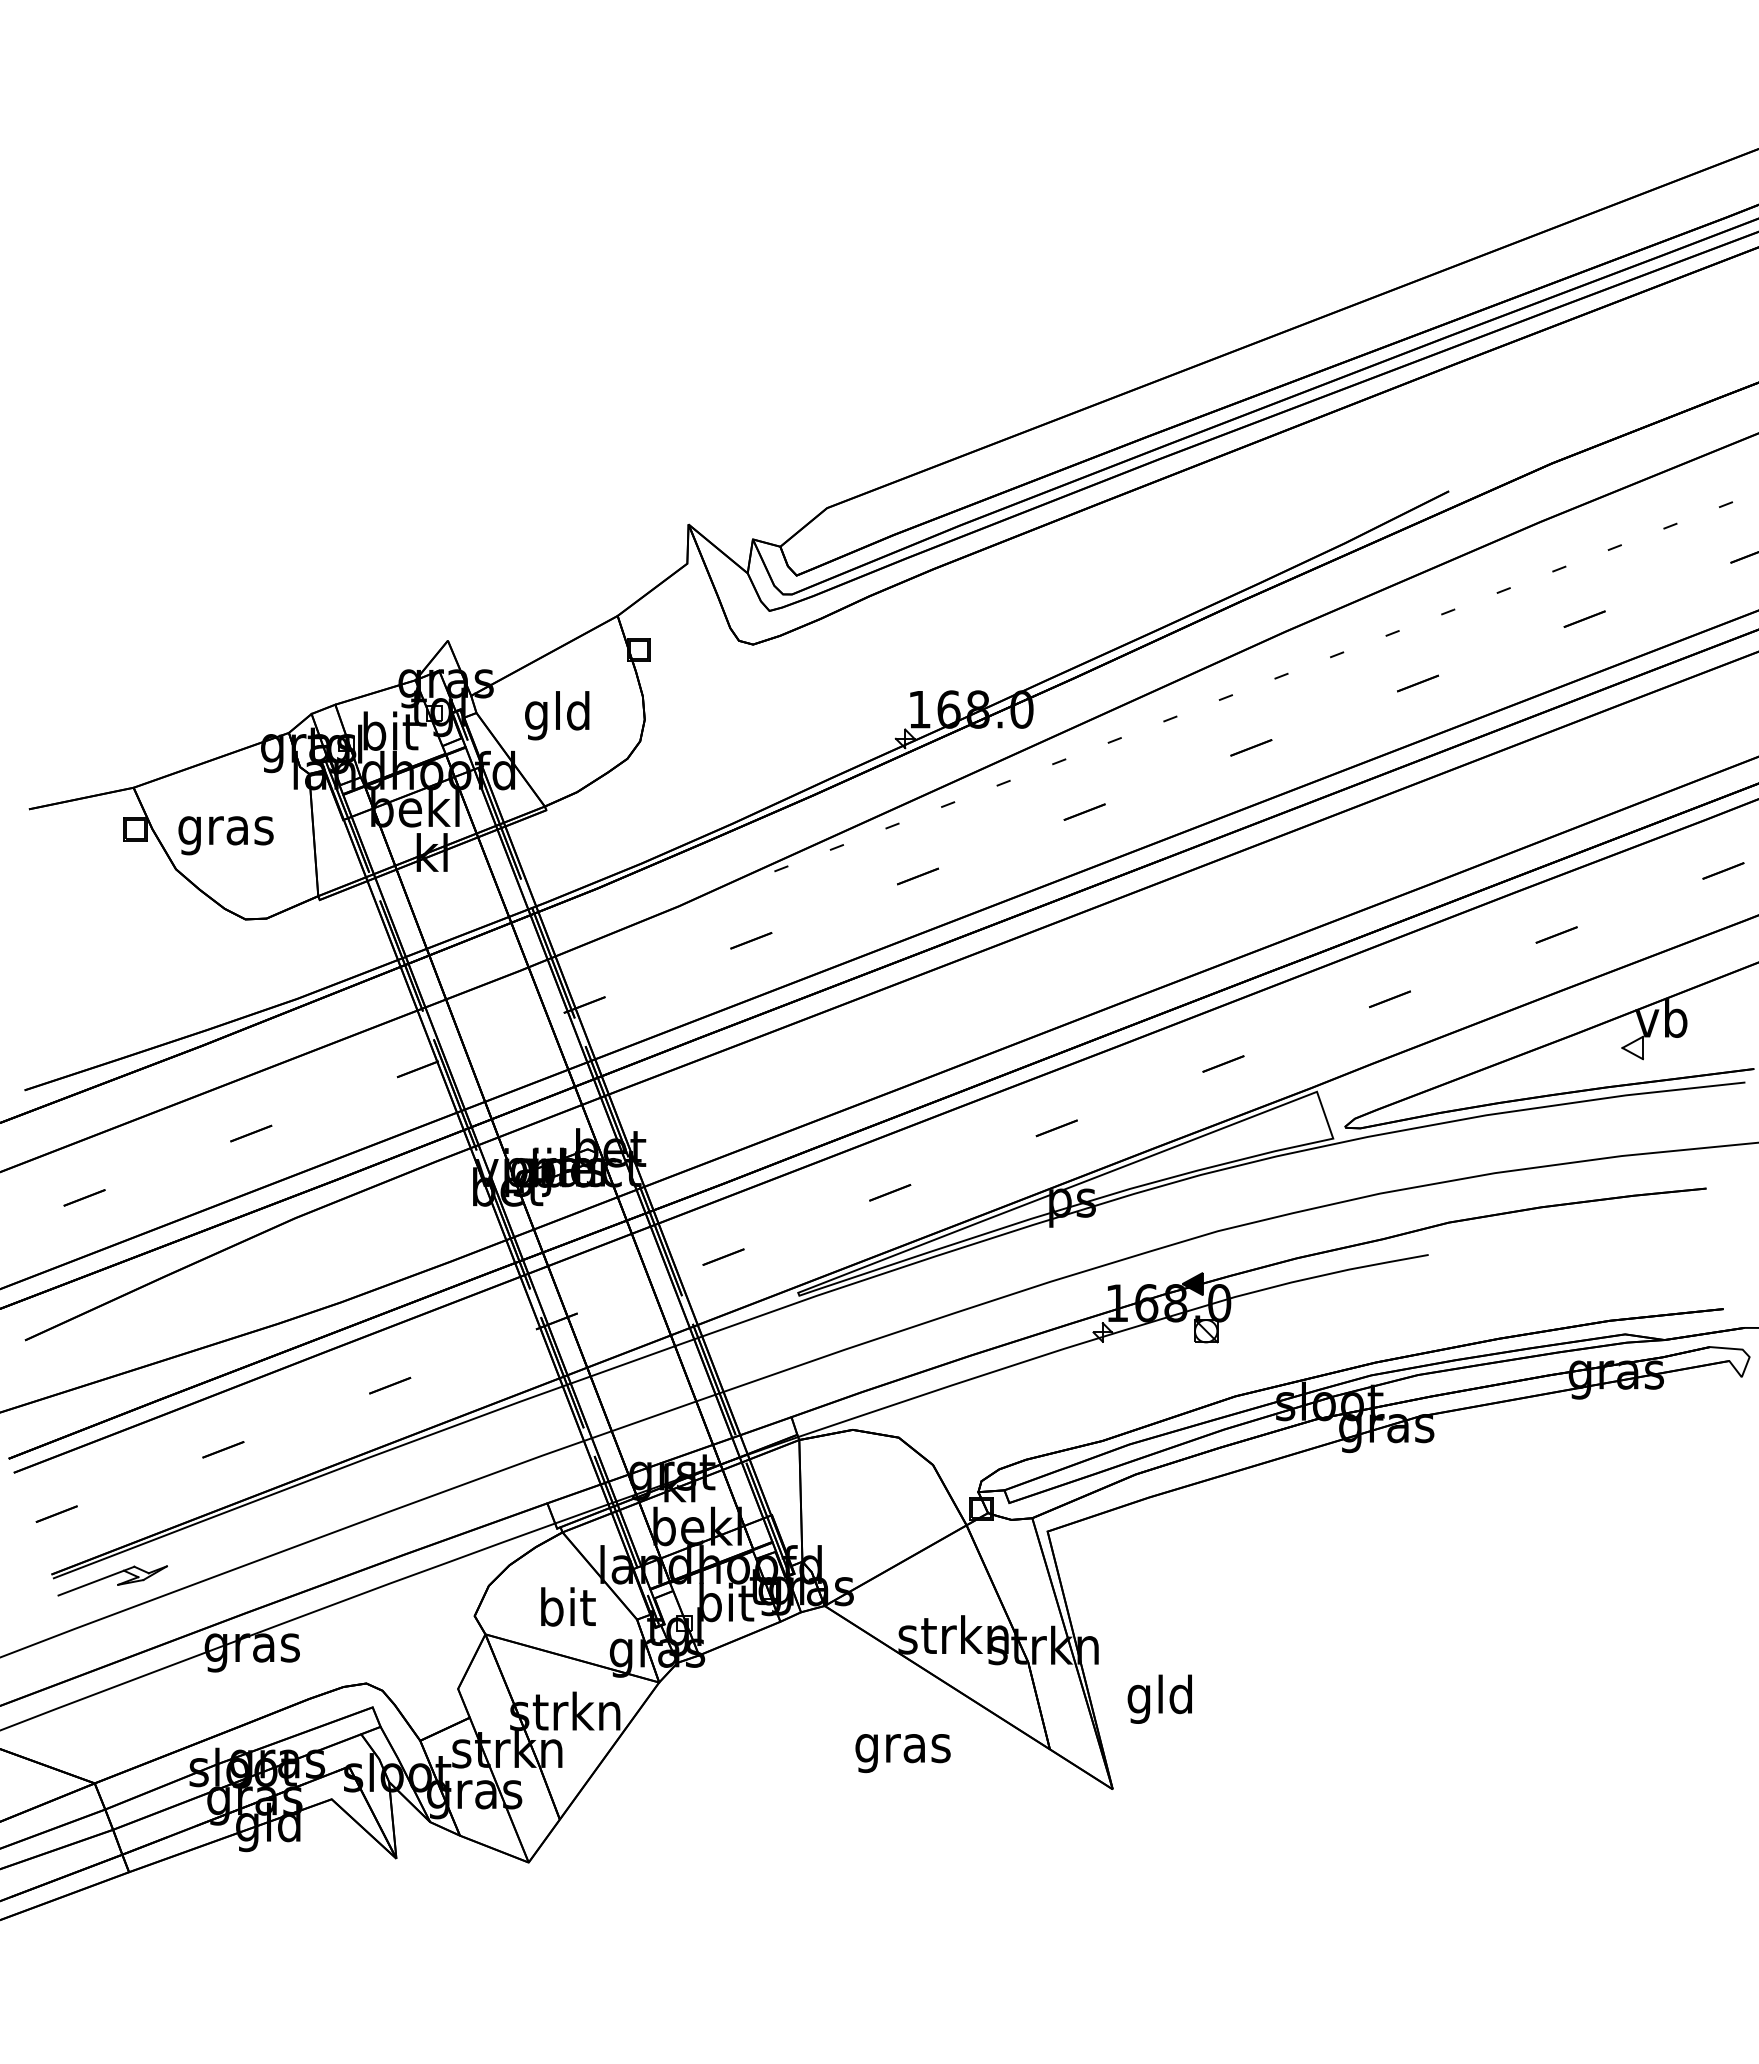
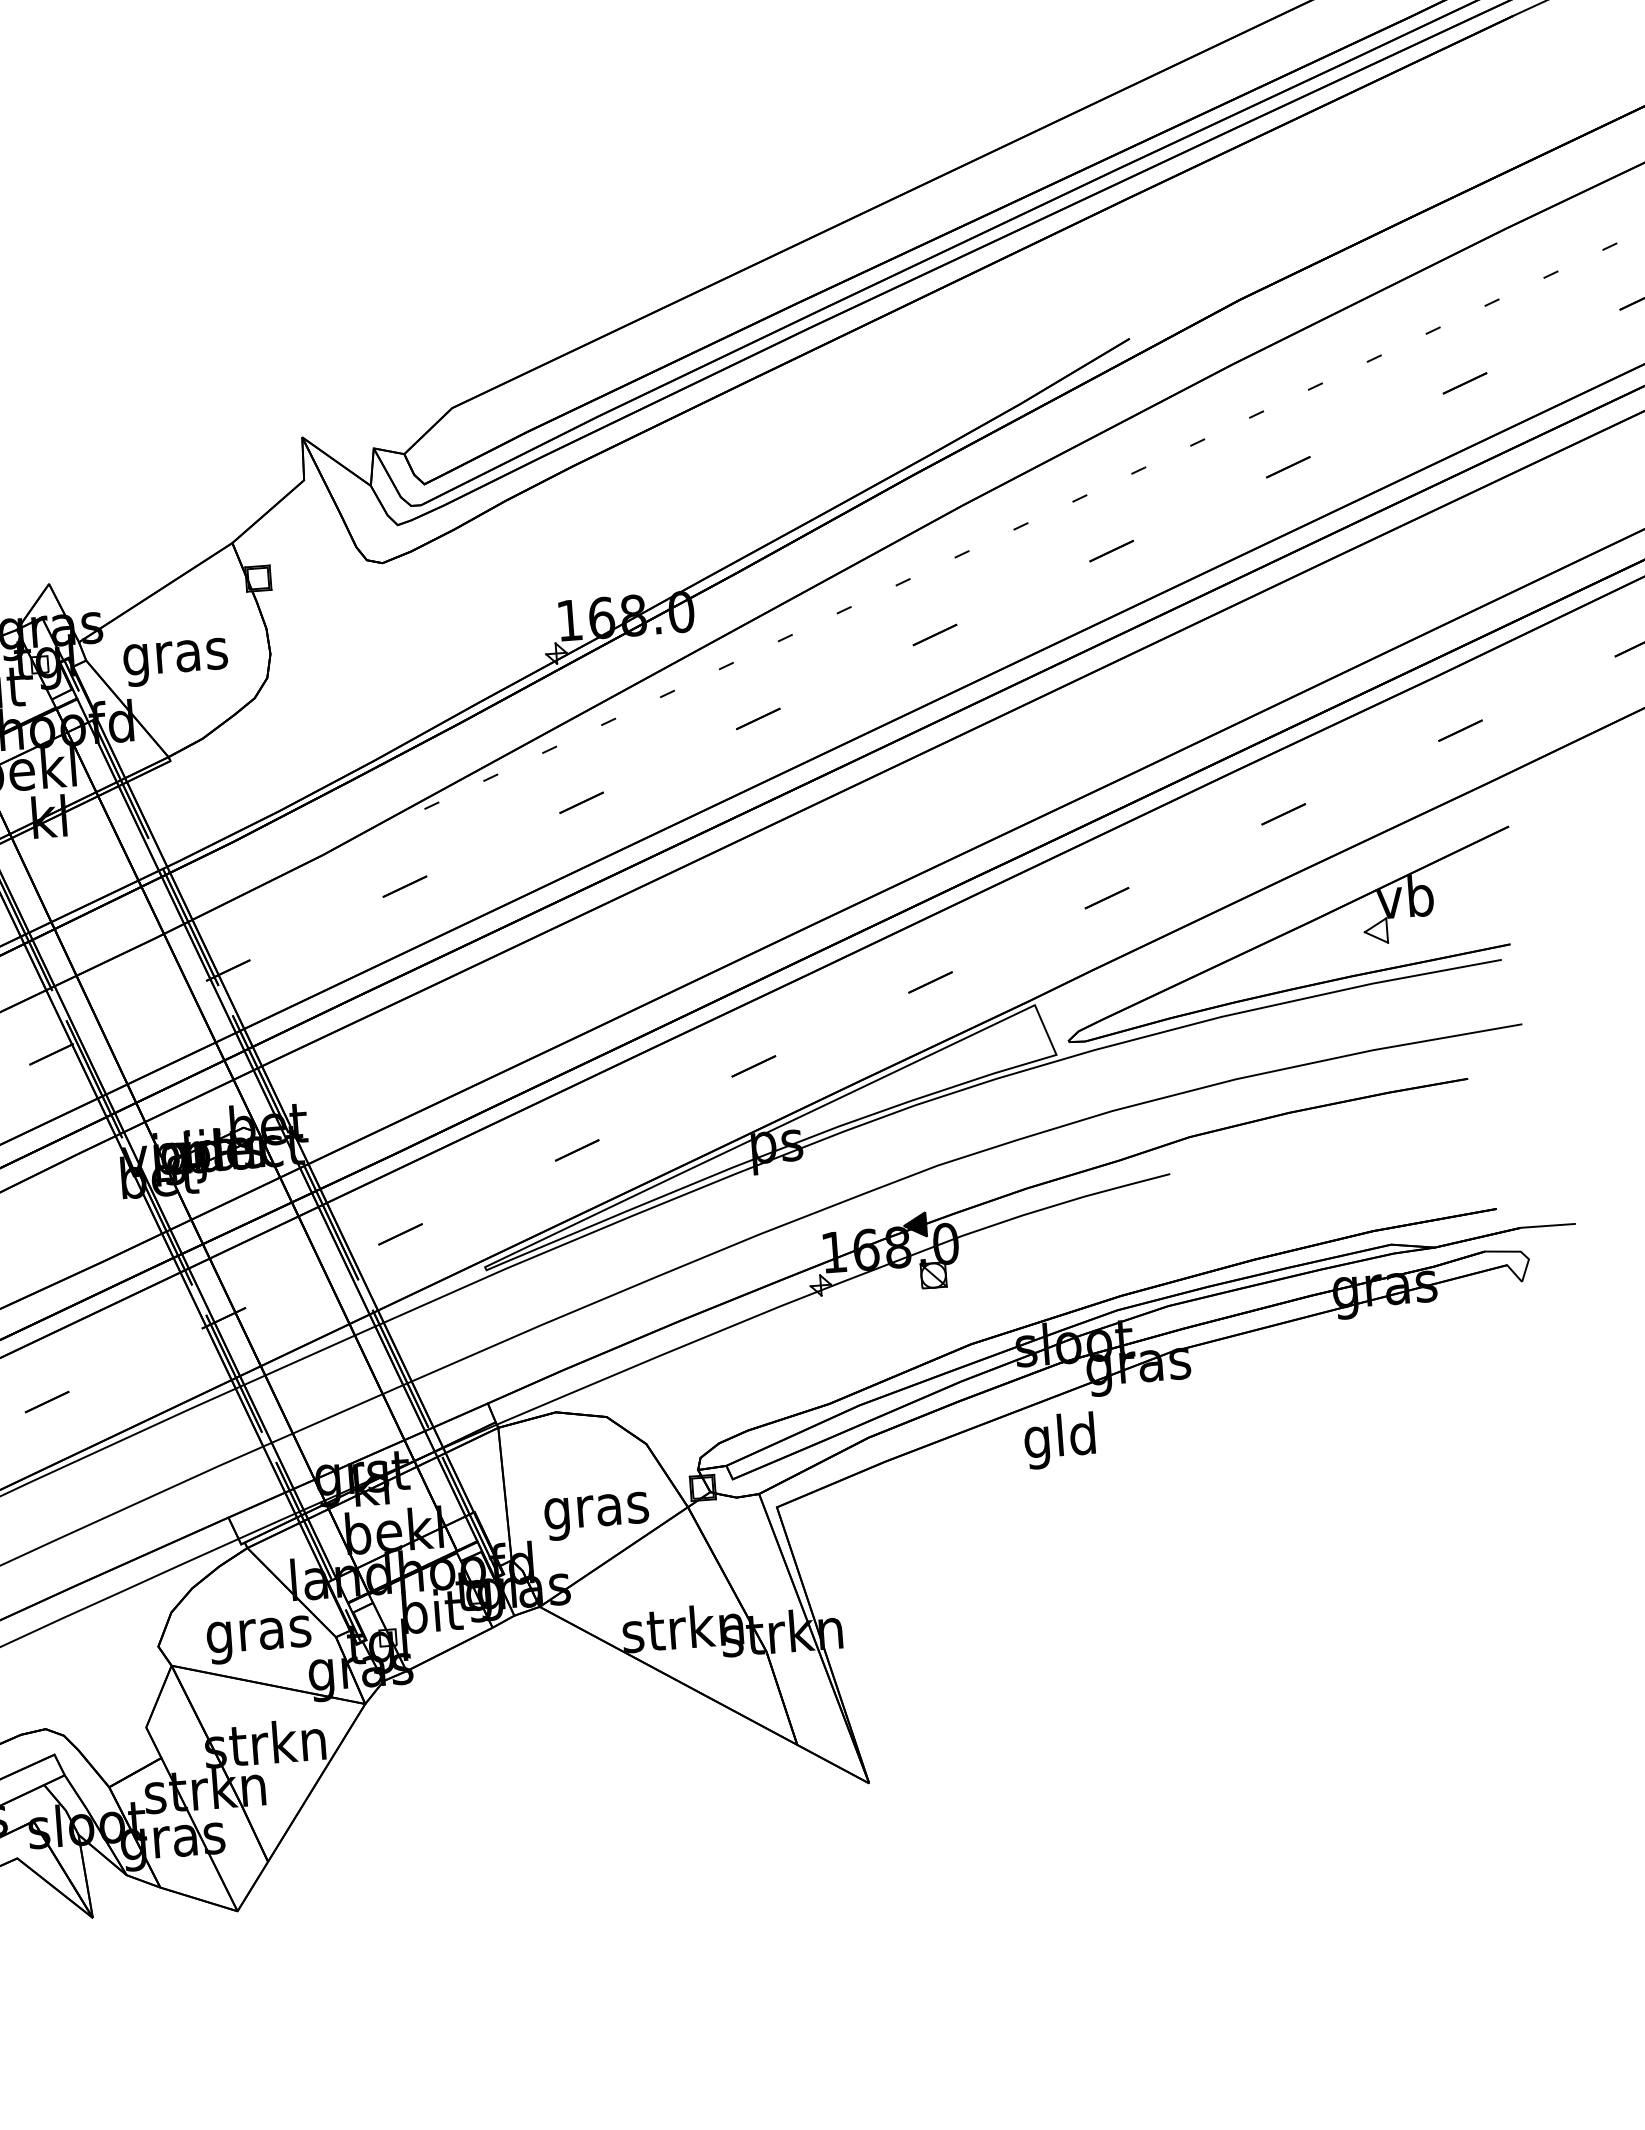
text: (557, 715) -> (174, 656), gld -> gras
text: (566, 1611) -> (258, 1634), bit -> gras
text: (1159, 1698) -> (1059, 1439), moved
text: (902, 1753) -> (596, 1516), moved

